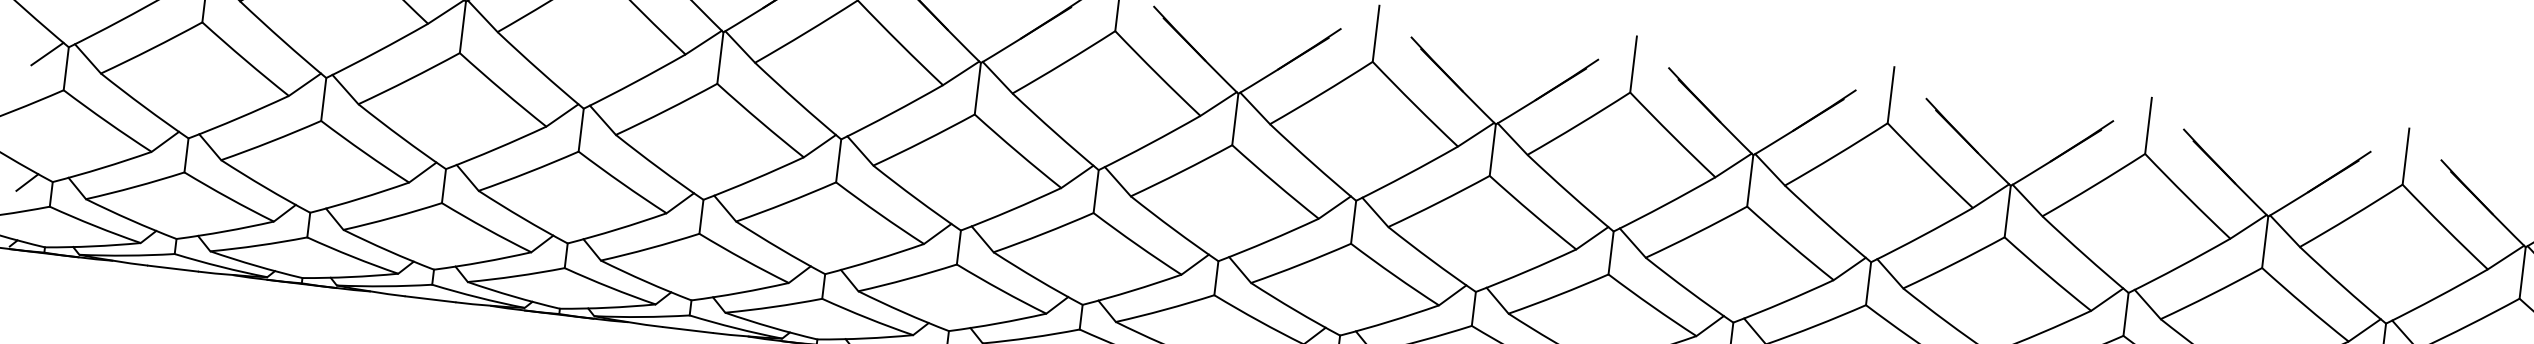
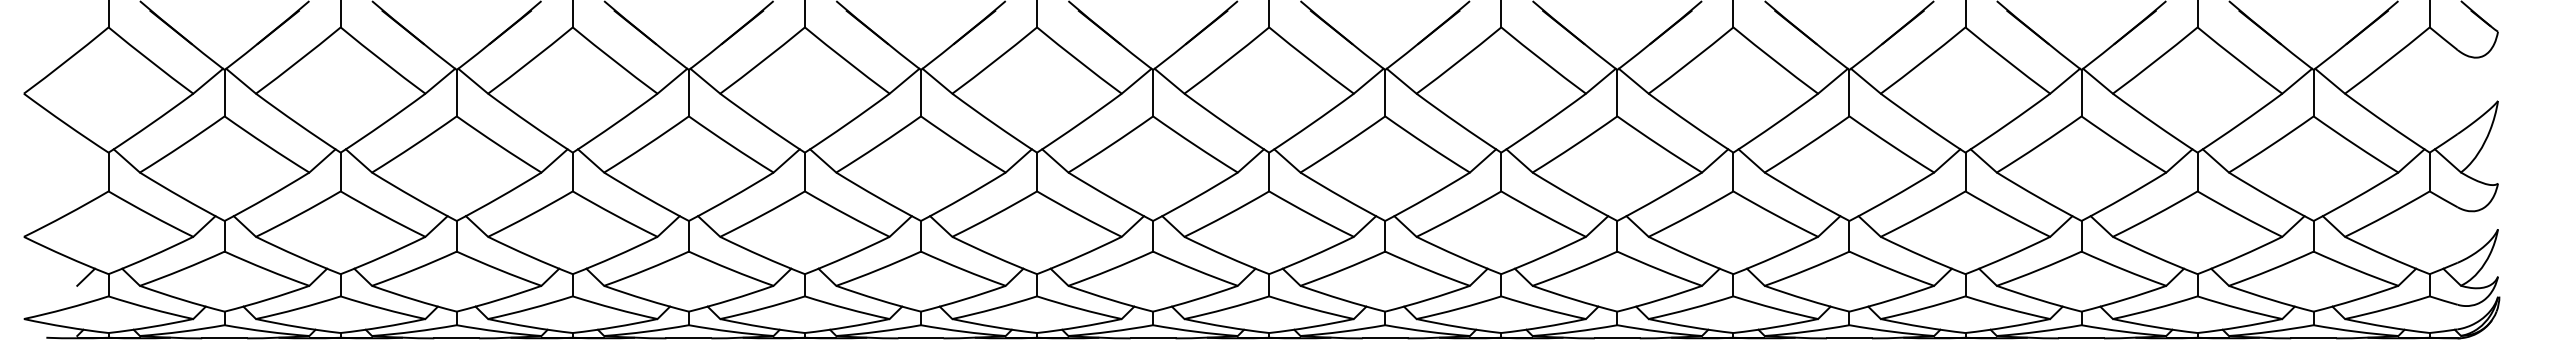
line: (47, 53) -> (90, 160), removed

